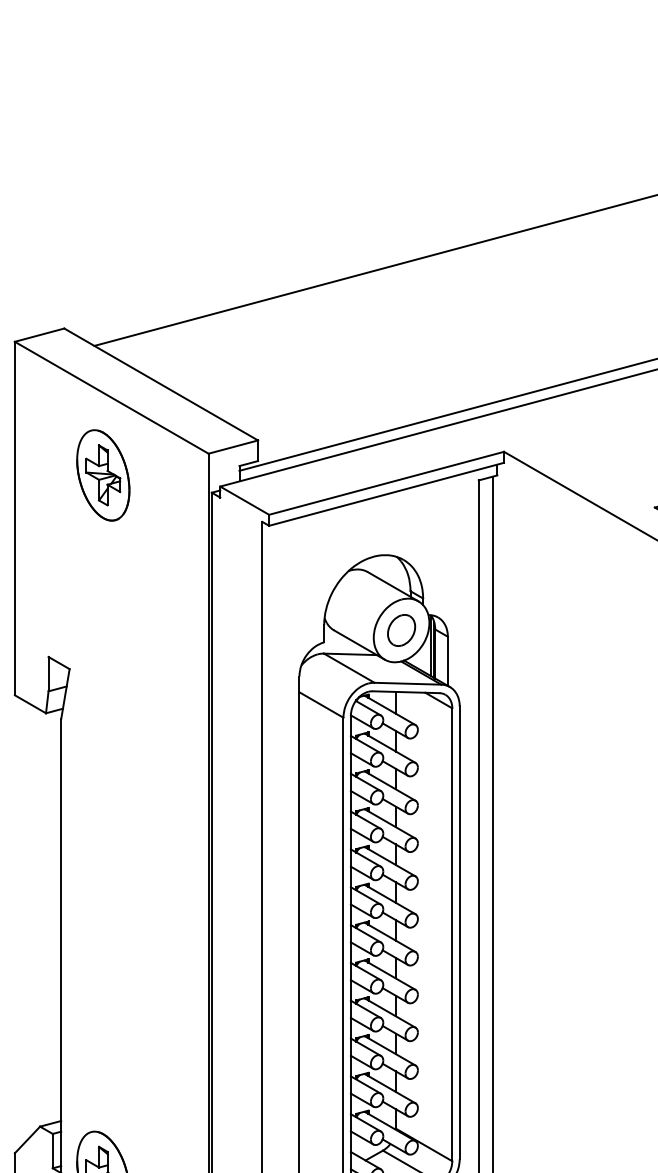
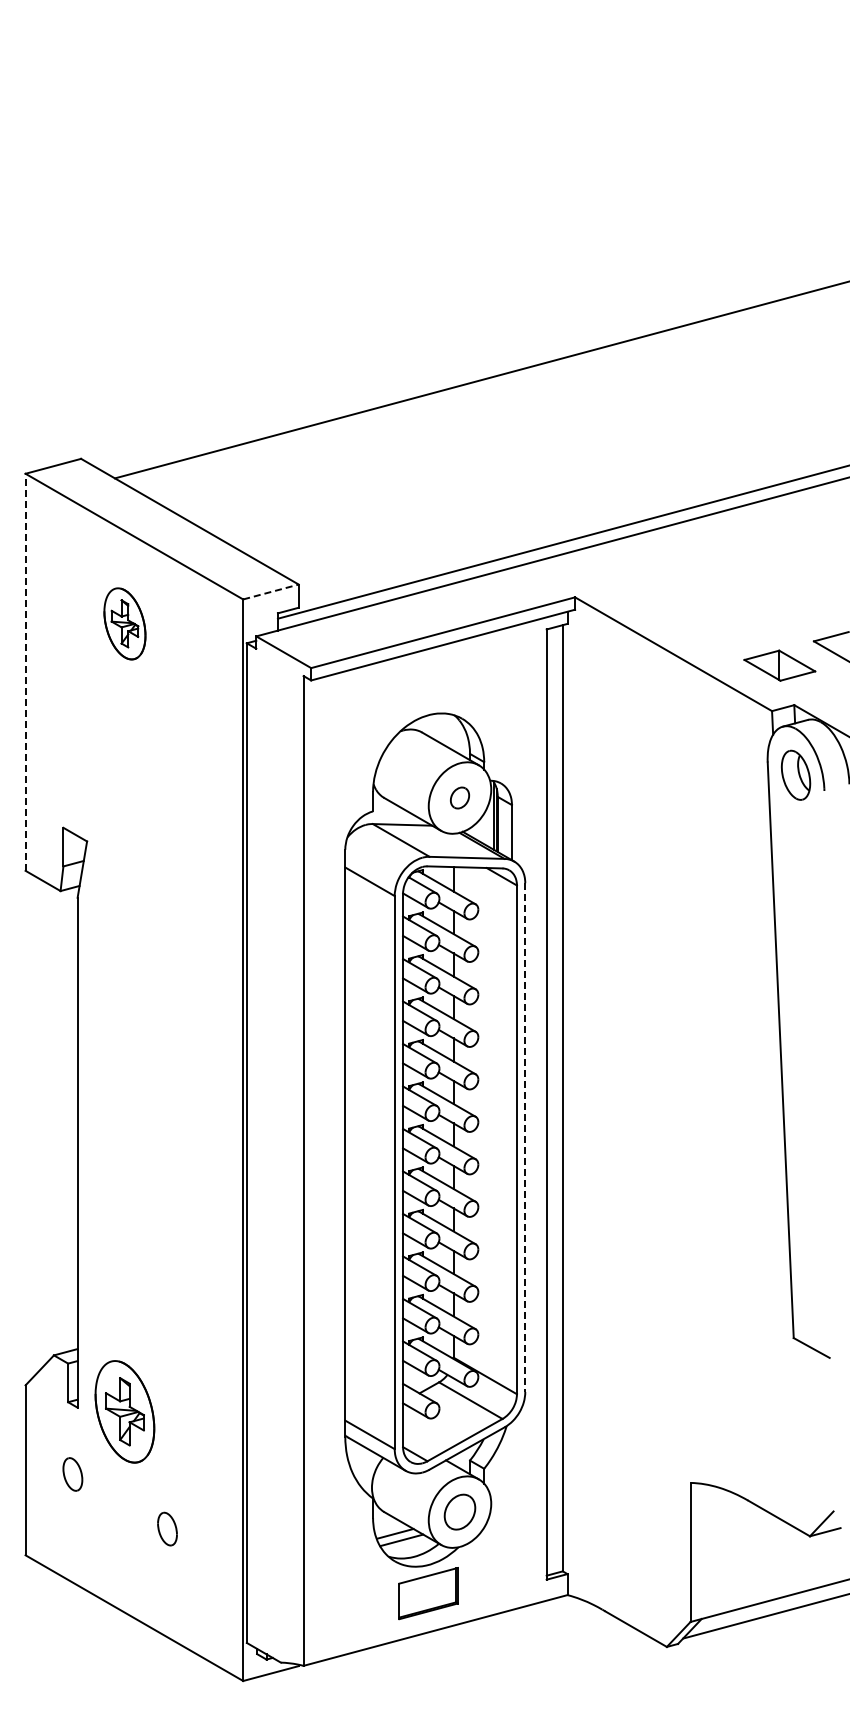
line: (232, 447) -> (270, 592), solid -> dashed
part: (102, 475) -> (124, 623), size x0.7
line: (14, 518) -> (25, 672), solid -> dashed
part: (401, 629) -> (459, 797), size x0.6
line: (459, 933) -> (525, 1138), solid -> dashed

